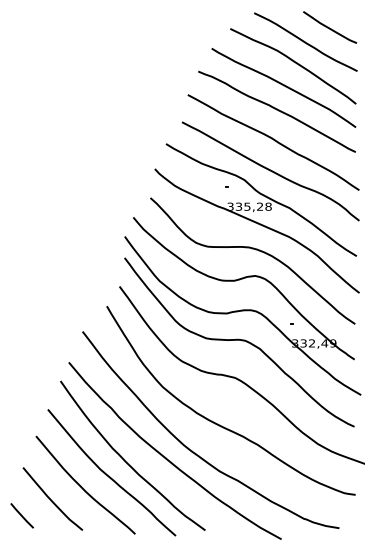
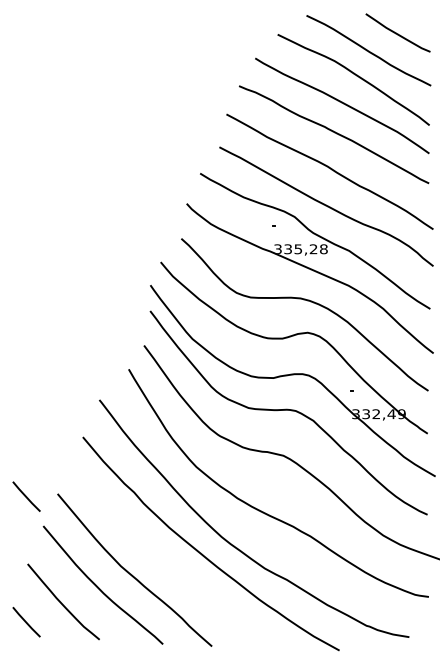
line: (21, 411) -> (25, 496), added
curve: (126, 461) -> (152, 556), removed

